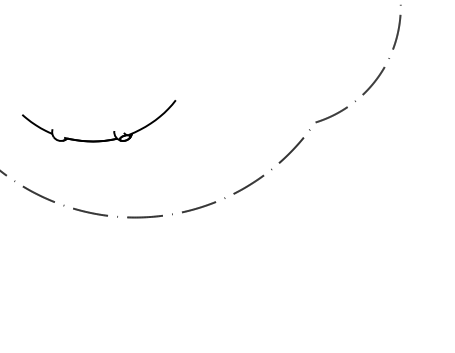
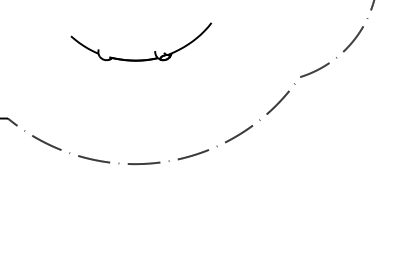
part: (113, 131) -> (154, 51), moved

